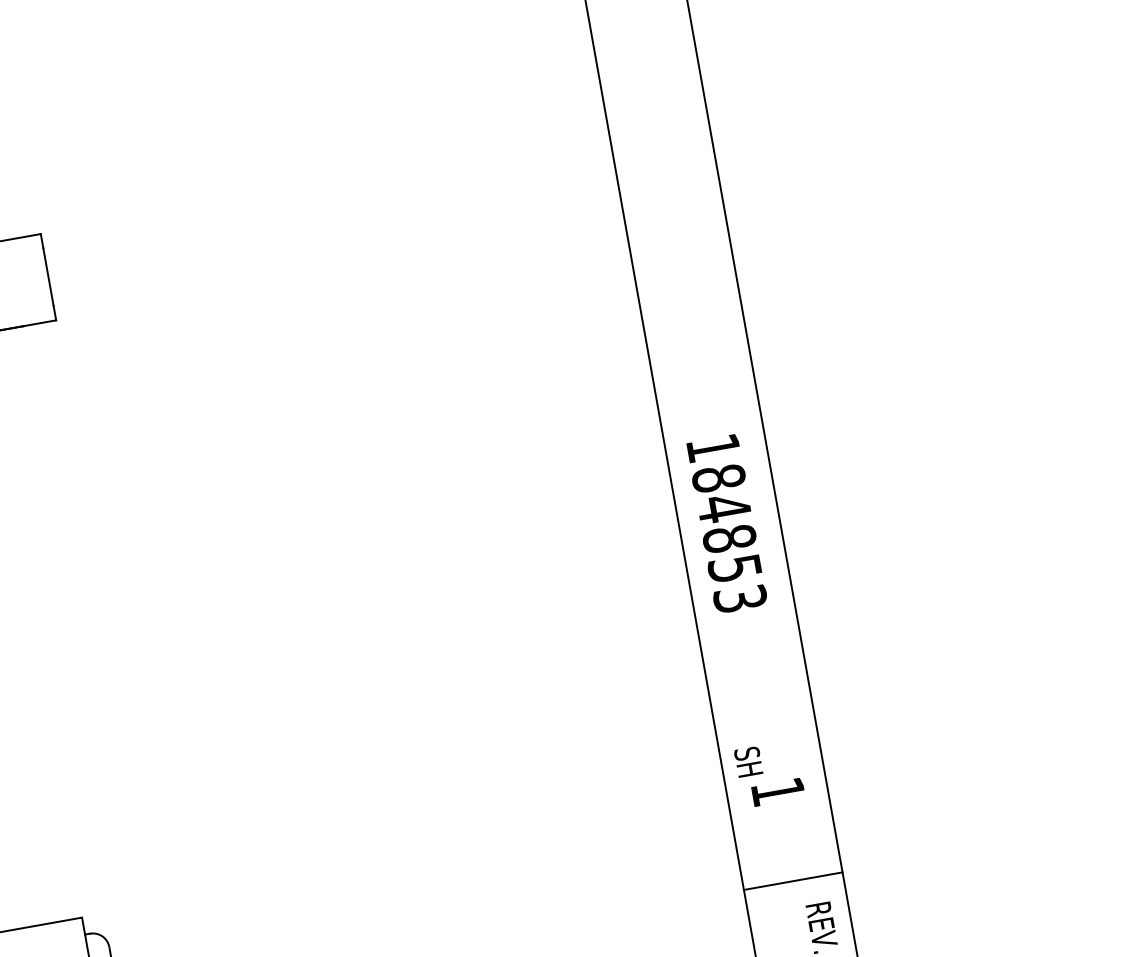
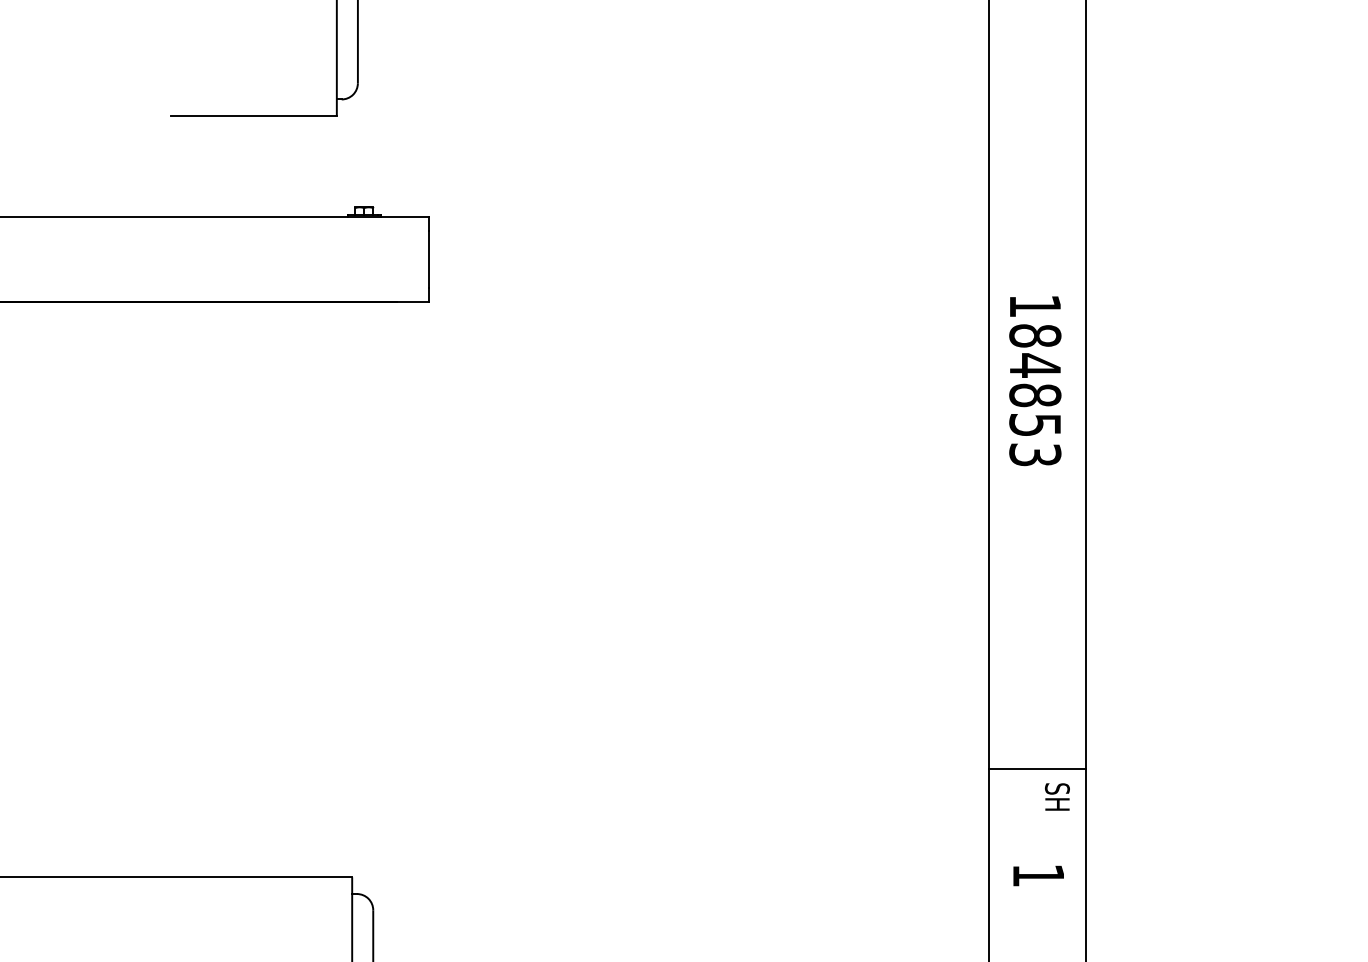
text: (727, 524) -> (1035, 381), moved
line: (757, 684) -> (1037, 769), added
text: (748, 761) -> (1057, 796), moved

